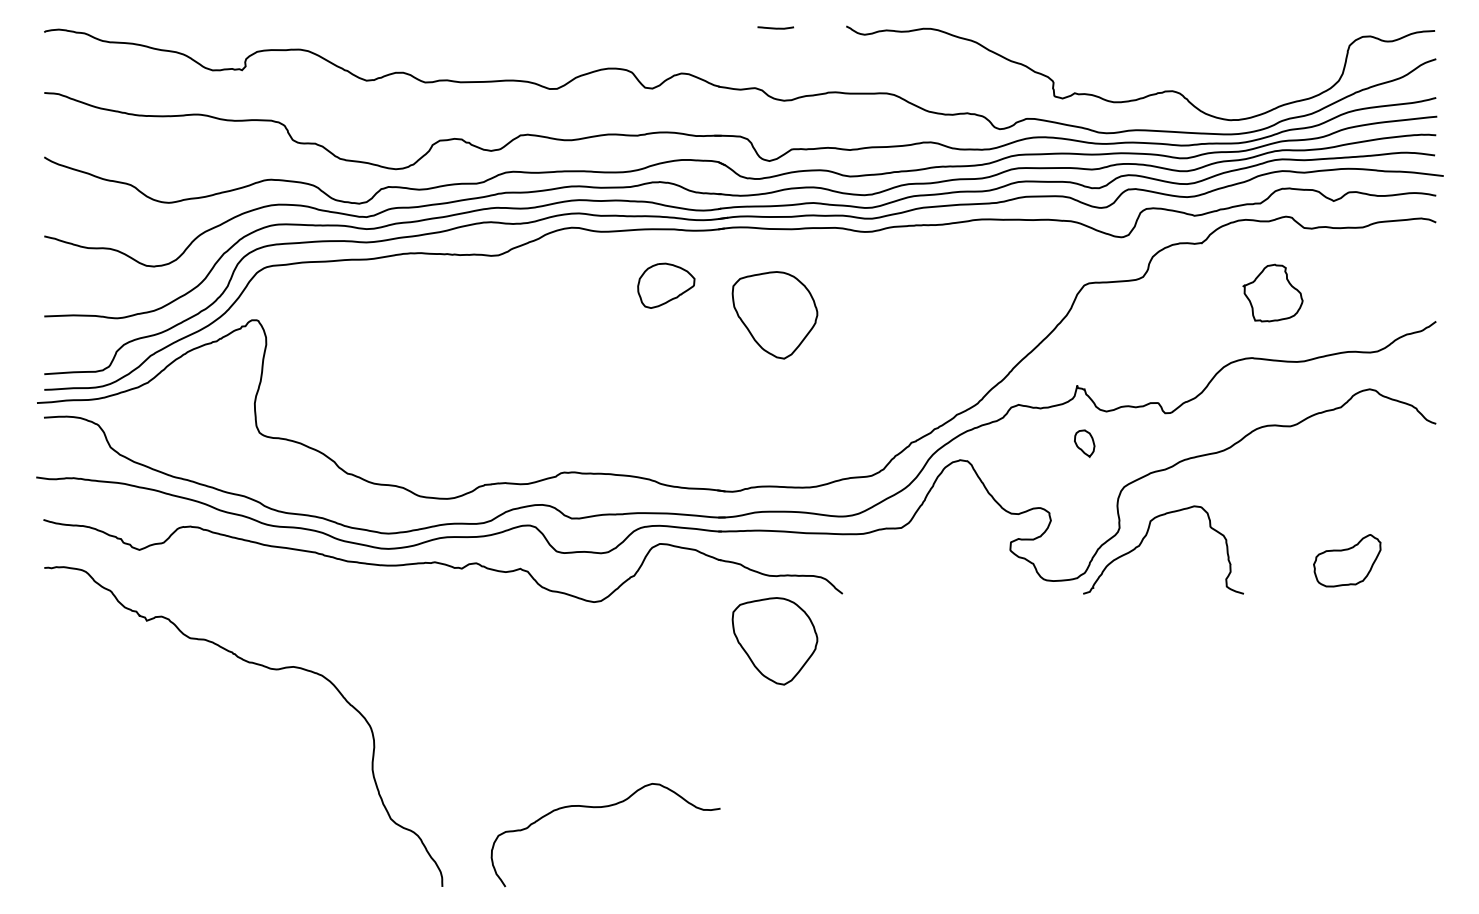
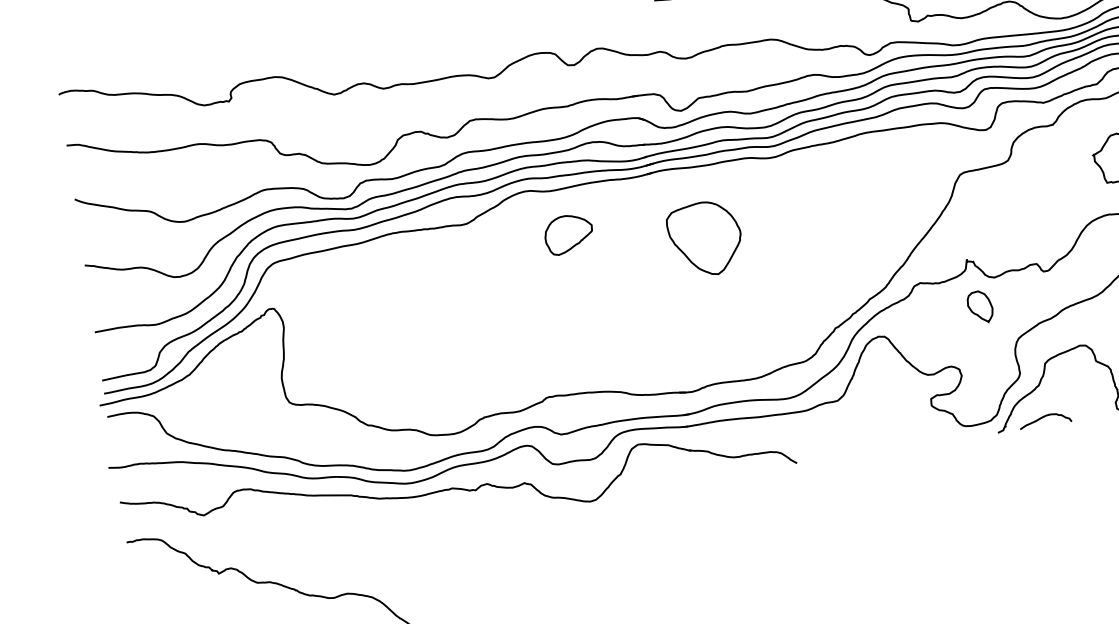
part: (666, 285) -> (569, 234), moved
part: (1084, 443) -> (980, 307), size x1.43
curve: (1139, 584) -> (1043, 417), added
part: (774, 641) -> (746, 511), removed

